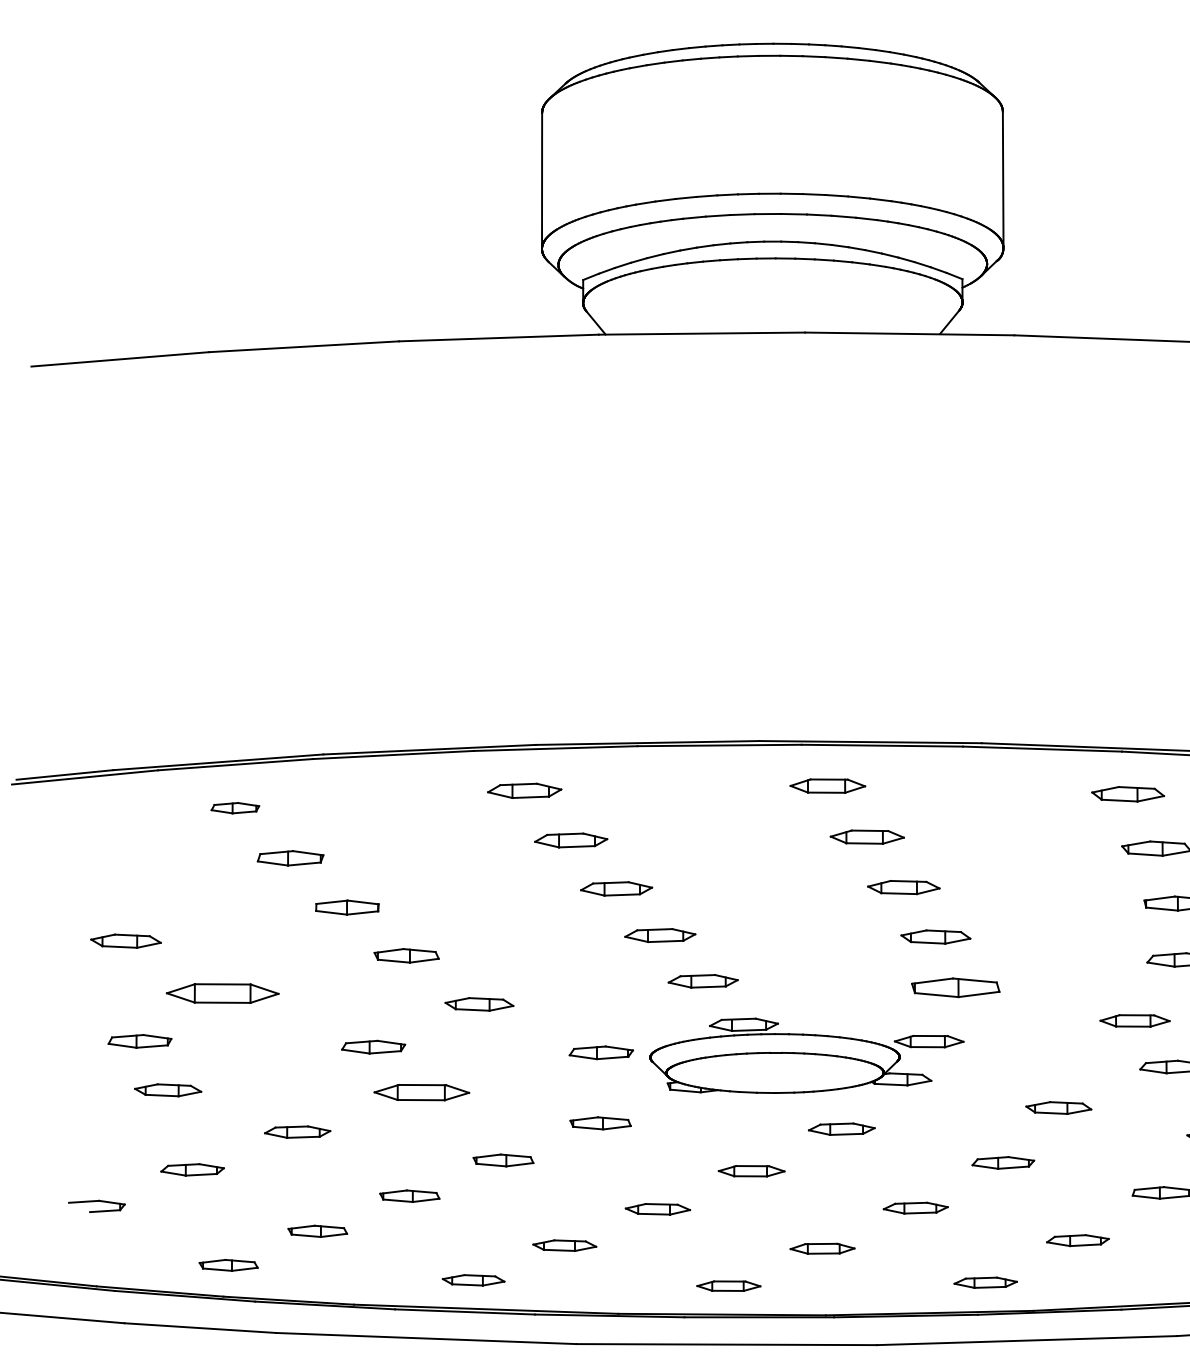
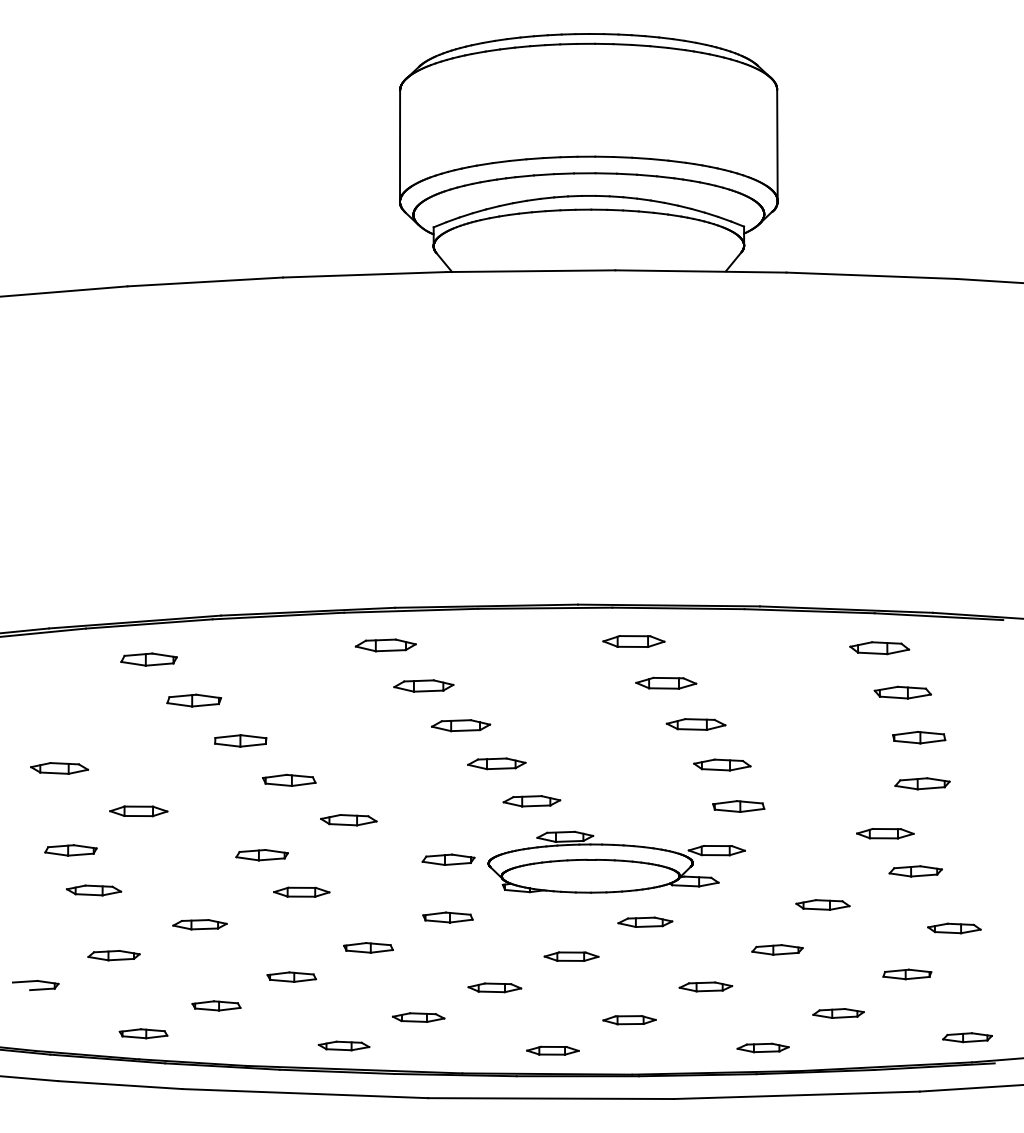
part: (234, 808) -> (148, 659), size x1.43
part: (955, 987) -> (738, 806), size x0.71
part: (222, 993) -> (138, 811), size x0.62
part: (421, 1091) -> (301, 891), size x0.71

